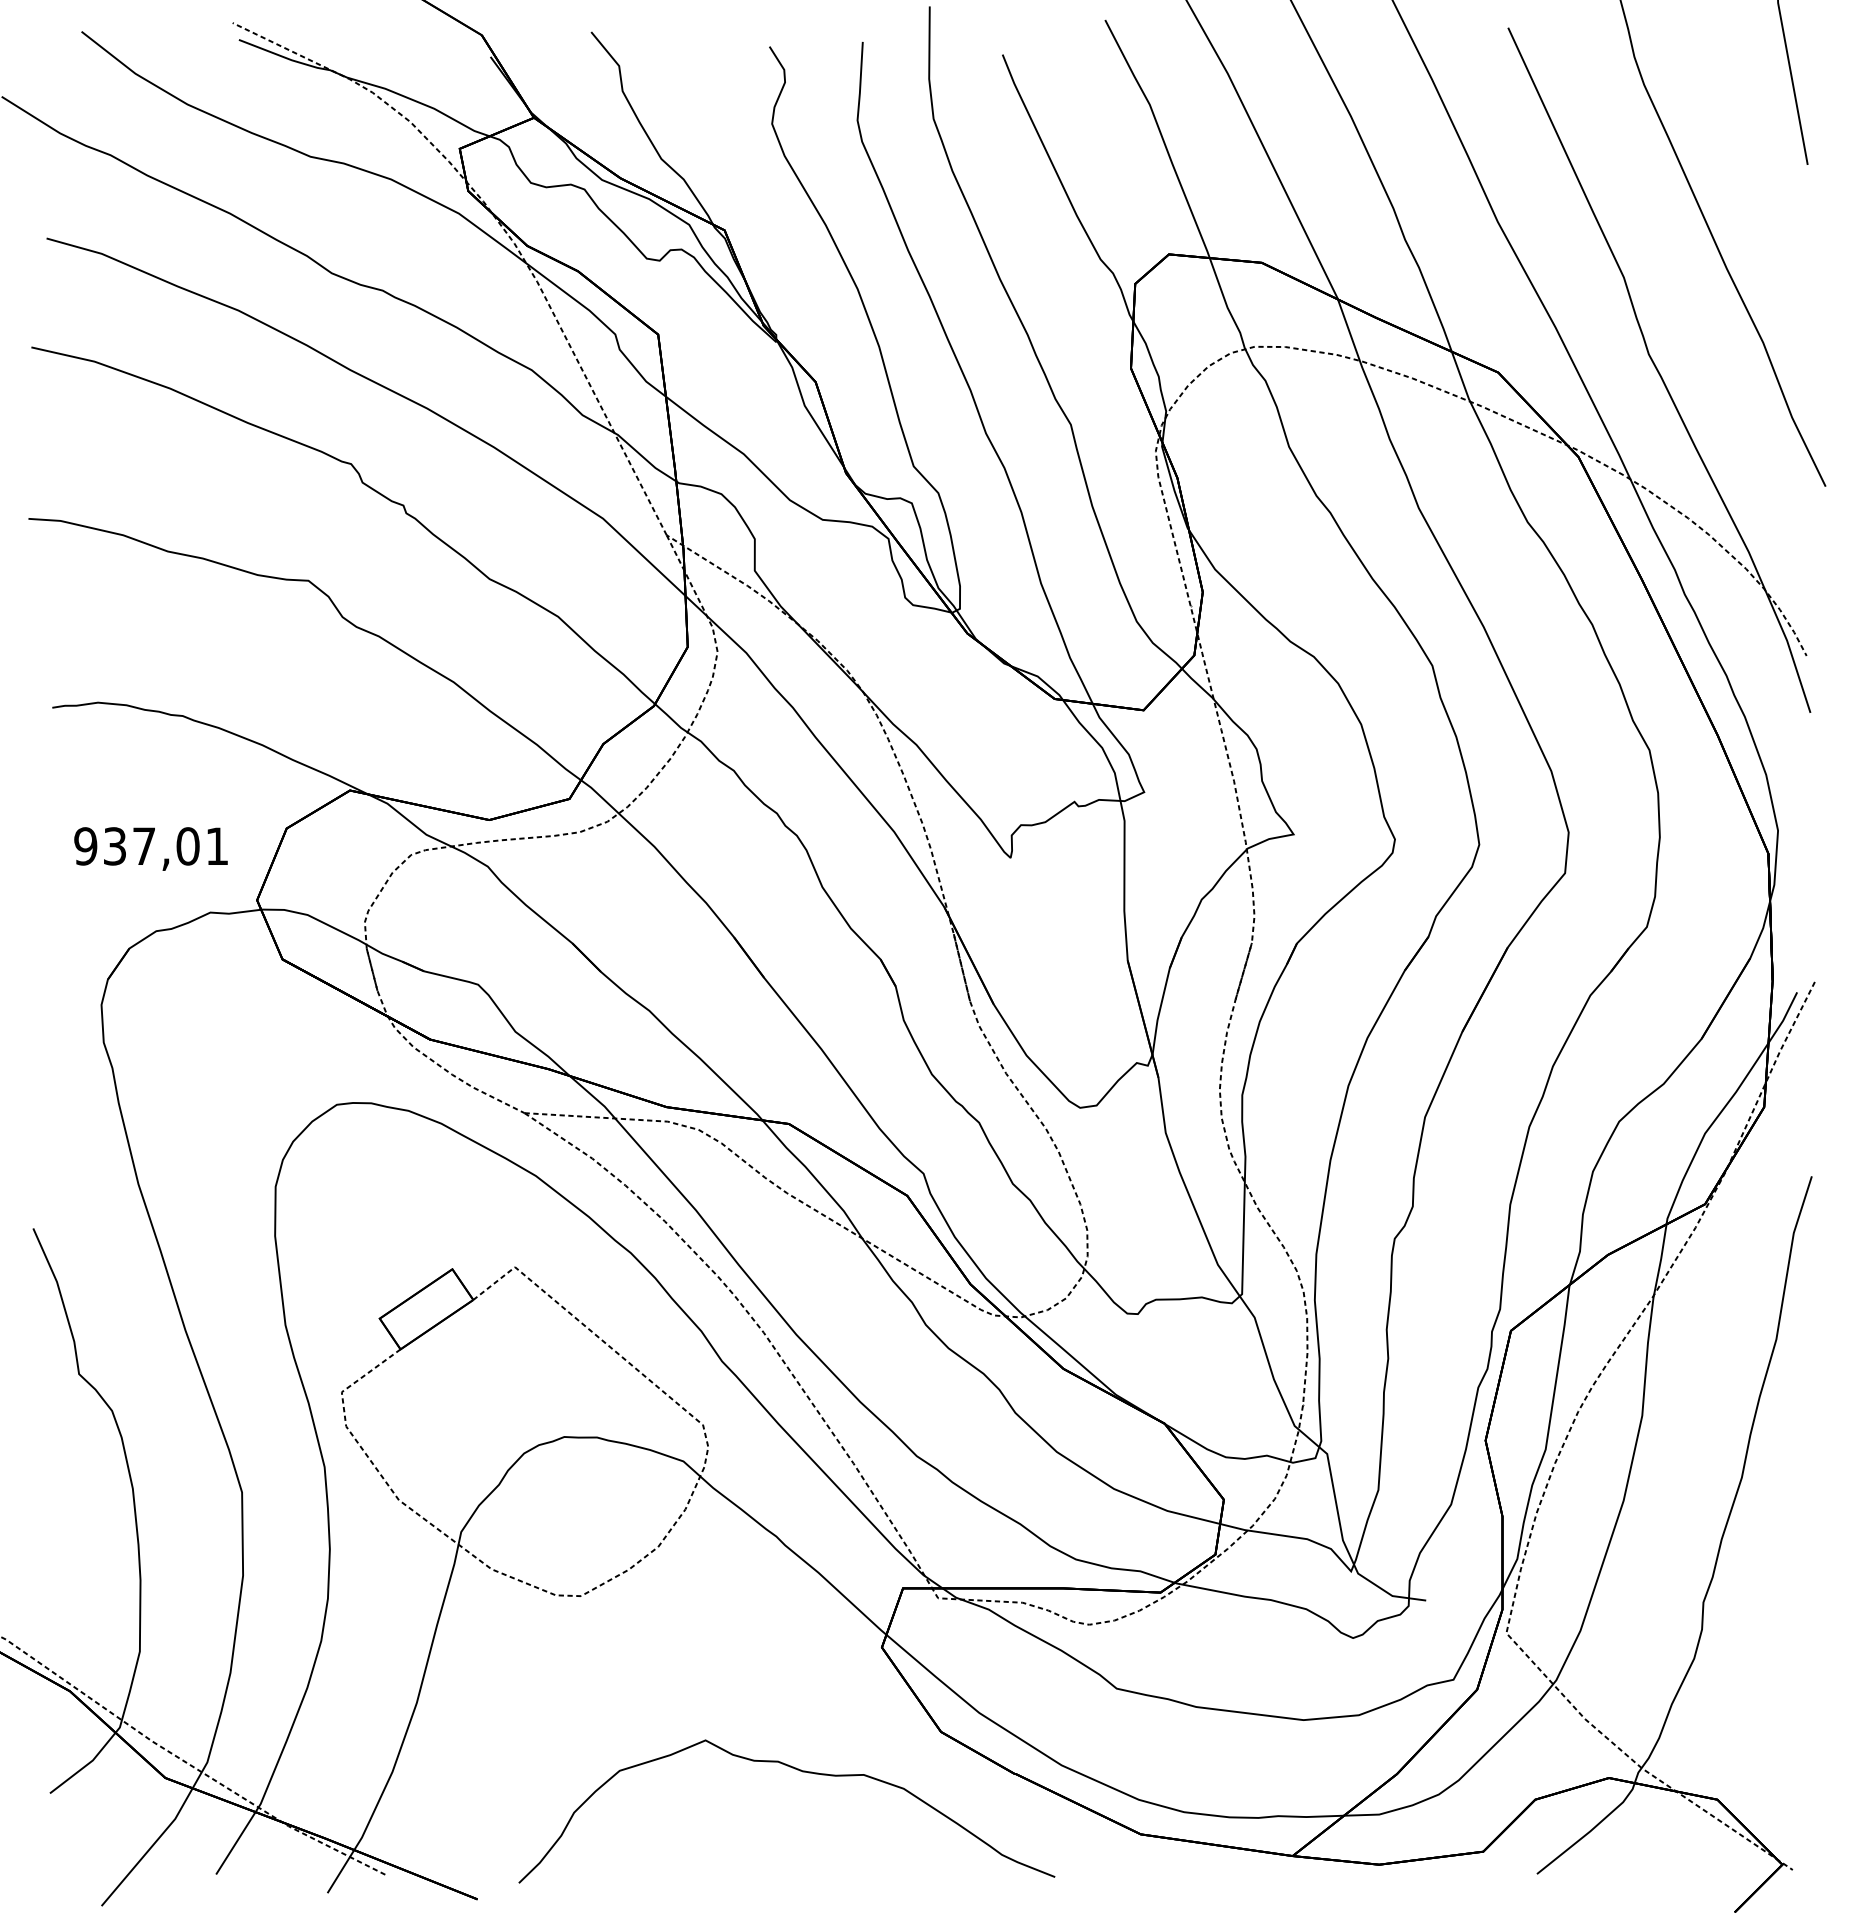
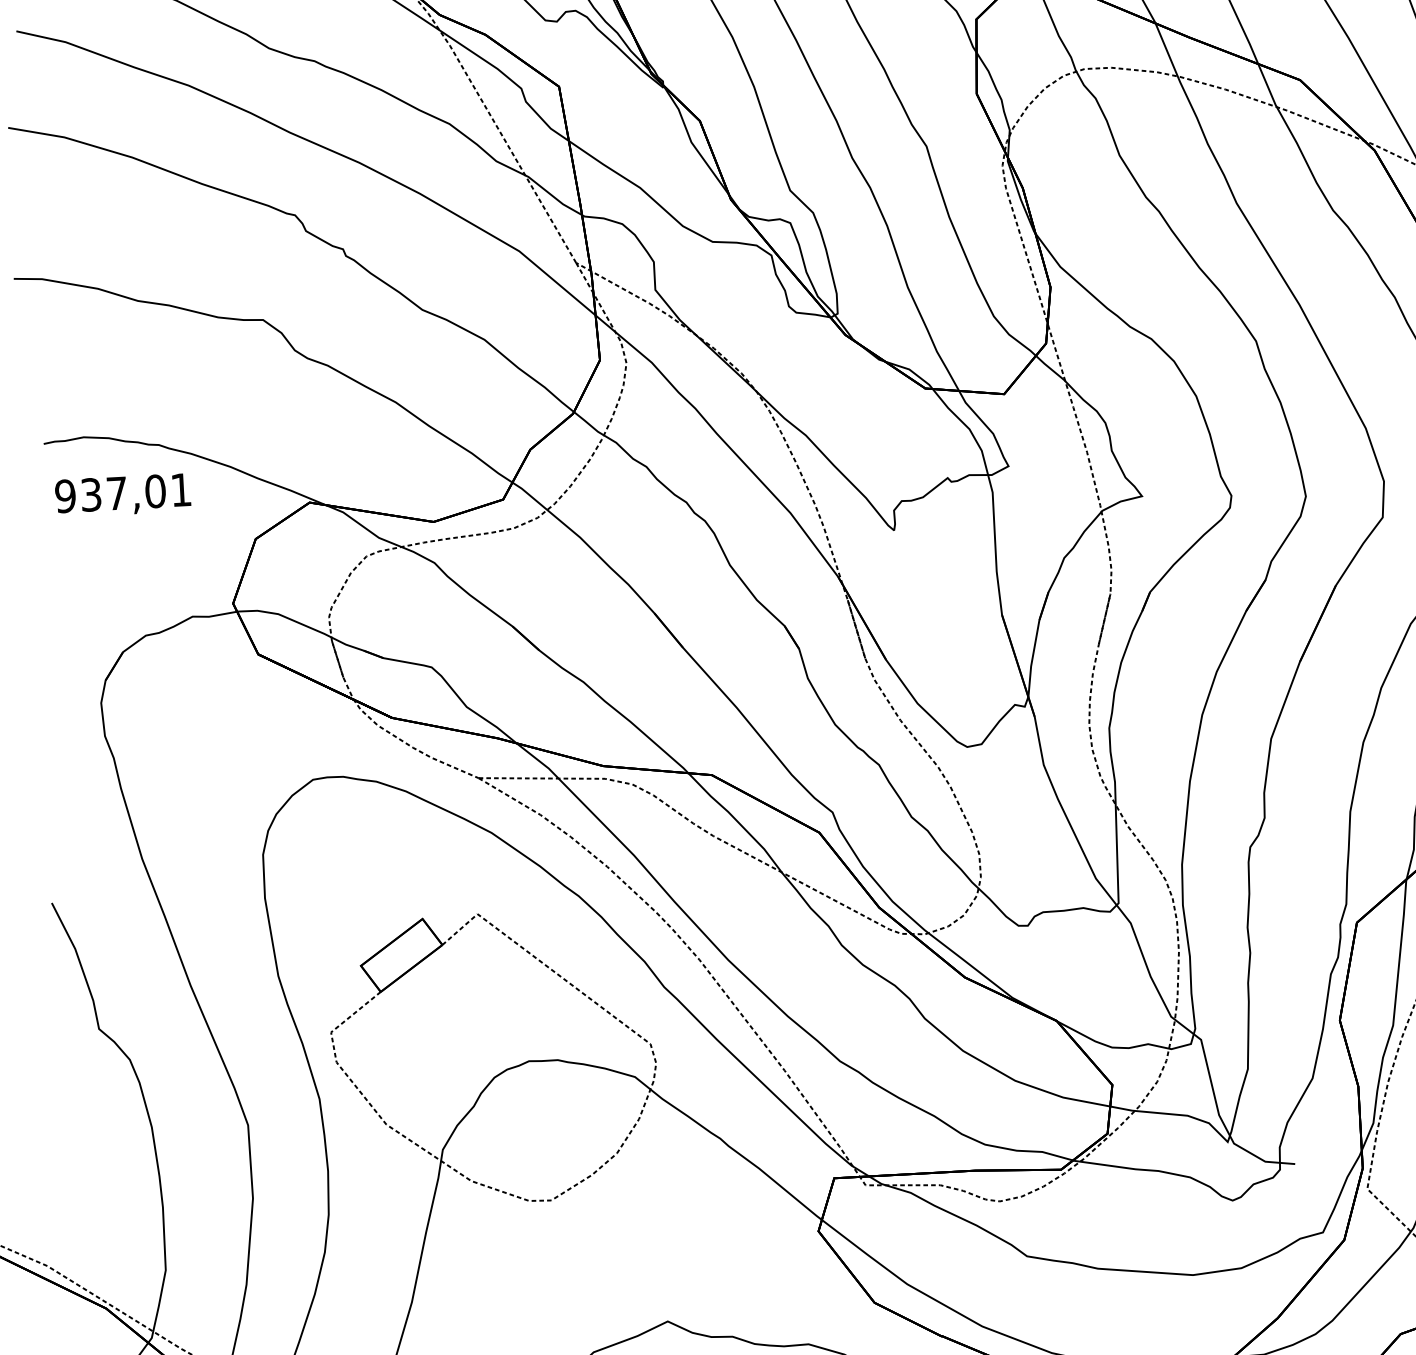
text: (150, 848) -> (122, 495), moved

